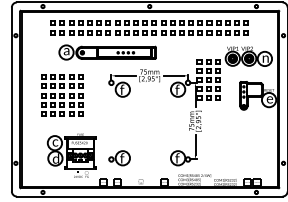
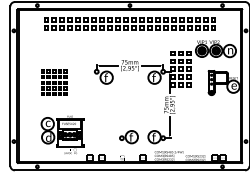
part: (107, 52) -> (93, 45), removed
part: (62, 95) -> (54, 82), size x0.7
part: (119, 158) -> (128, 137), moved

